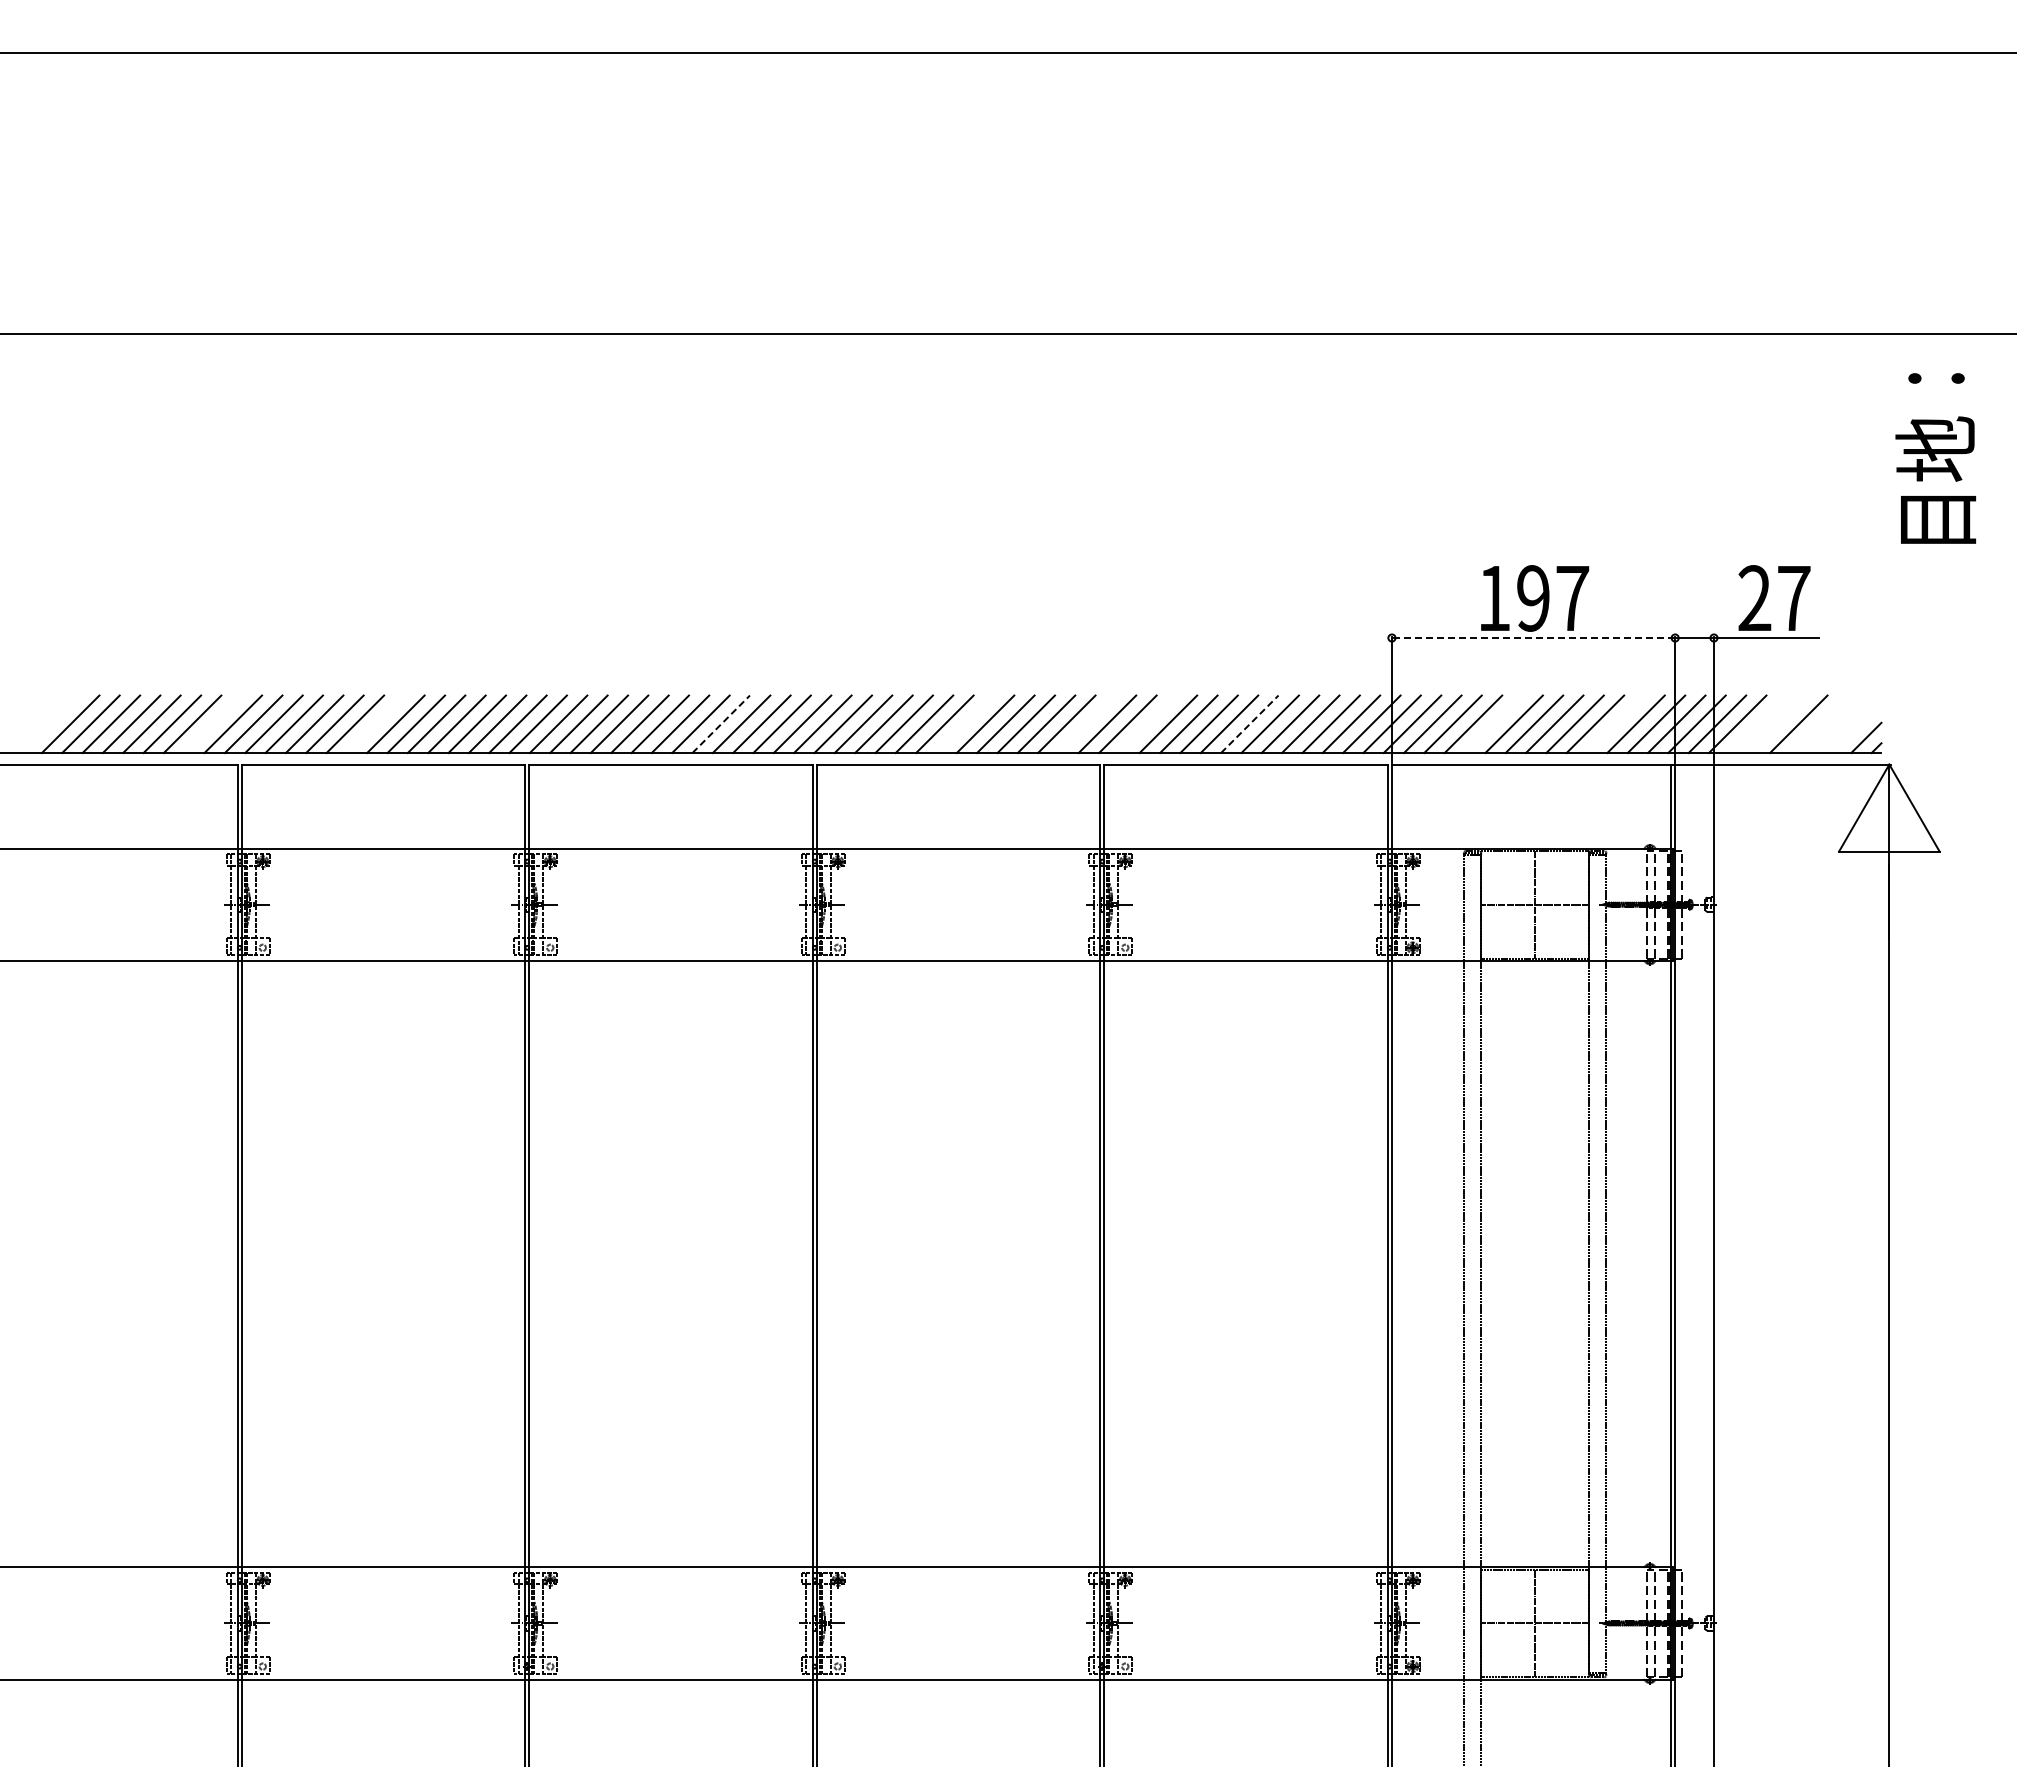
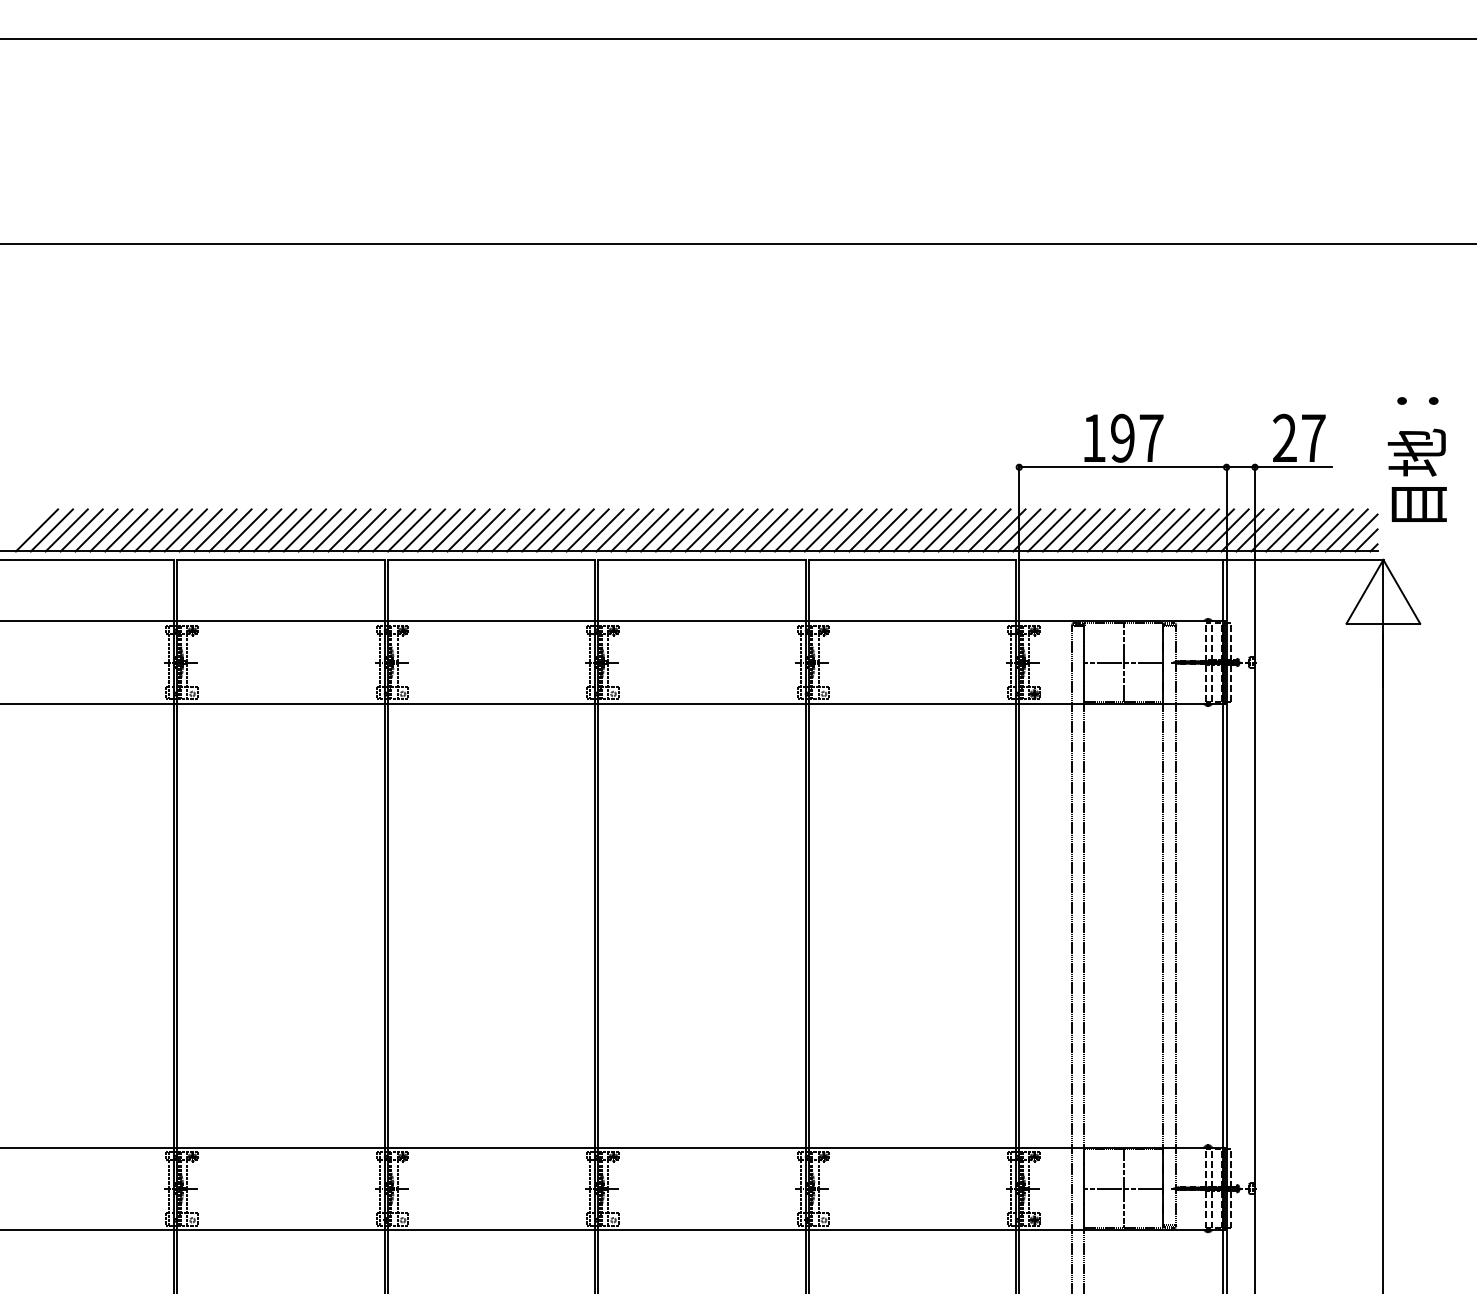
text: (1935, 458) -> (1417, 459), moved
line: (1533, 638) -> (1122, 467), dashed -> solid
line: (50, 724) -> (37, 530), added
line: (212, 724) -> (155, 530), added
line: (375, 724) -> (275, 530), added
line: (721, 724) -> (528, 530), dashed -> solid
line: (964, 724) -> (706, 530), added
line: (1086, 724) -> (795, 530), added
line: (1147, 724) -> (840, 530), added
line: (1249, 724) -> (914, 530), dashed -> solid
line: (1493, 724) -> (1093, 530), added
line: (1615, 724) -> (1182, 530), added
line: (1757, 724) -> (1286, 530), added
line: (1778, 724) -> (1302, 530), added
line: (1818, 724) -> (1331, 530), added
line: (1839, 724) -> (1346, 530), added
line: (1856, 727) -> (1359, 532), added

